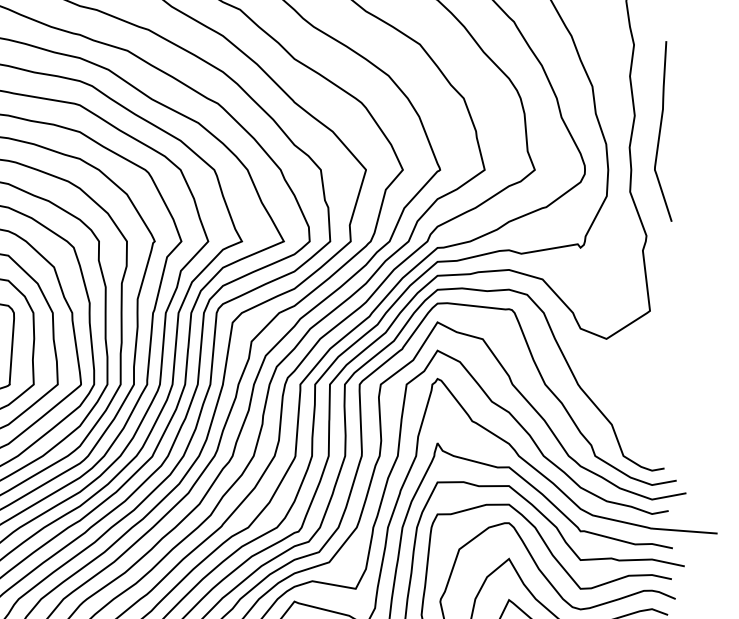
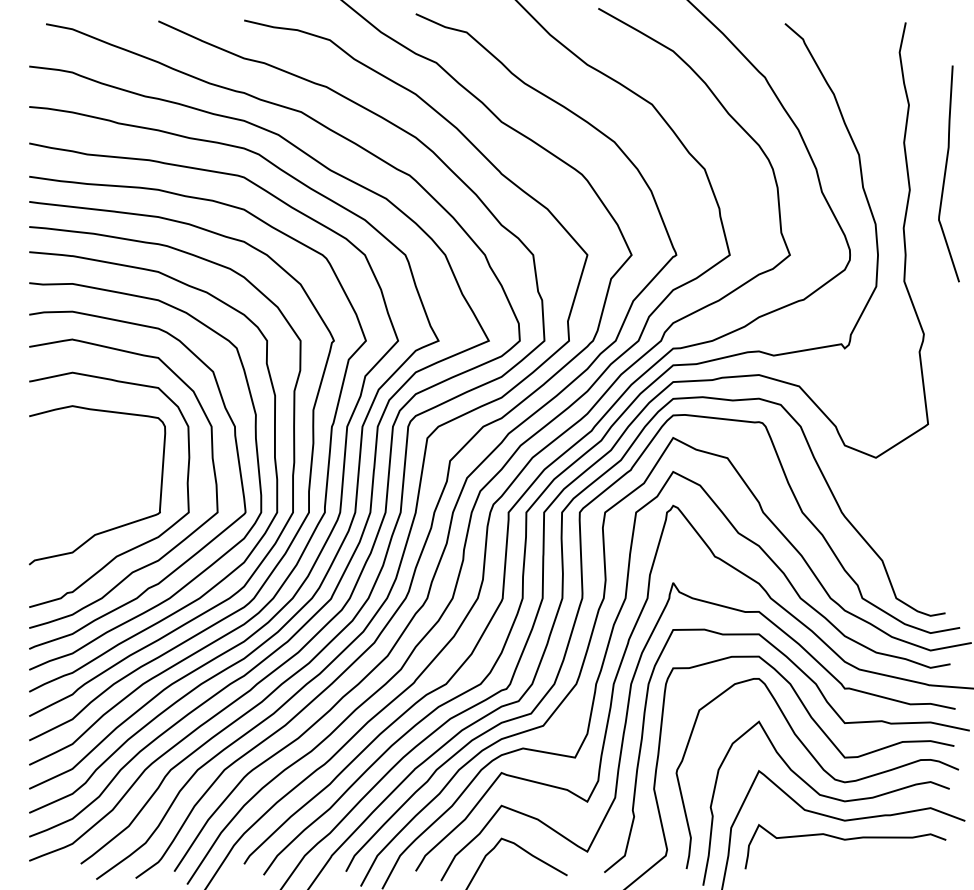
curve: (661, 130) -> (946, 172), moved

